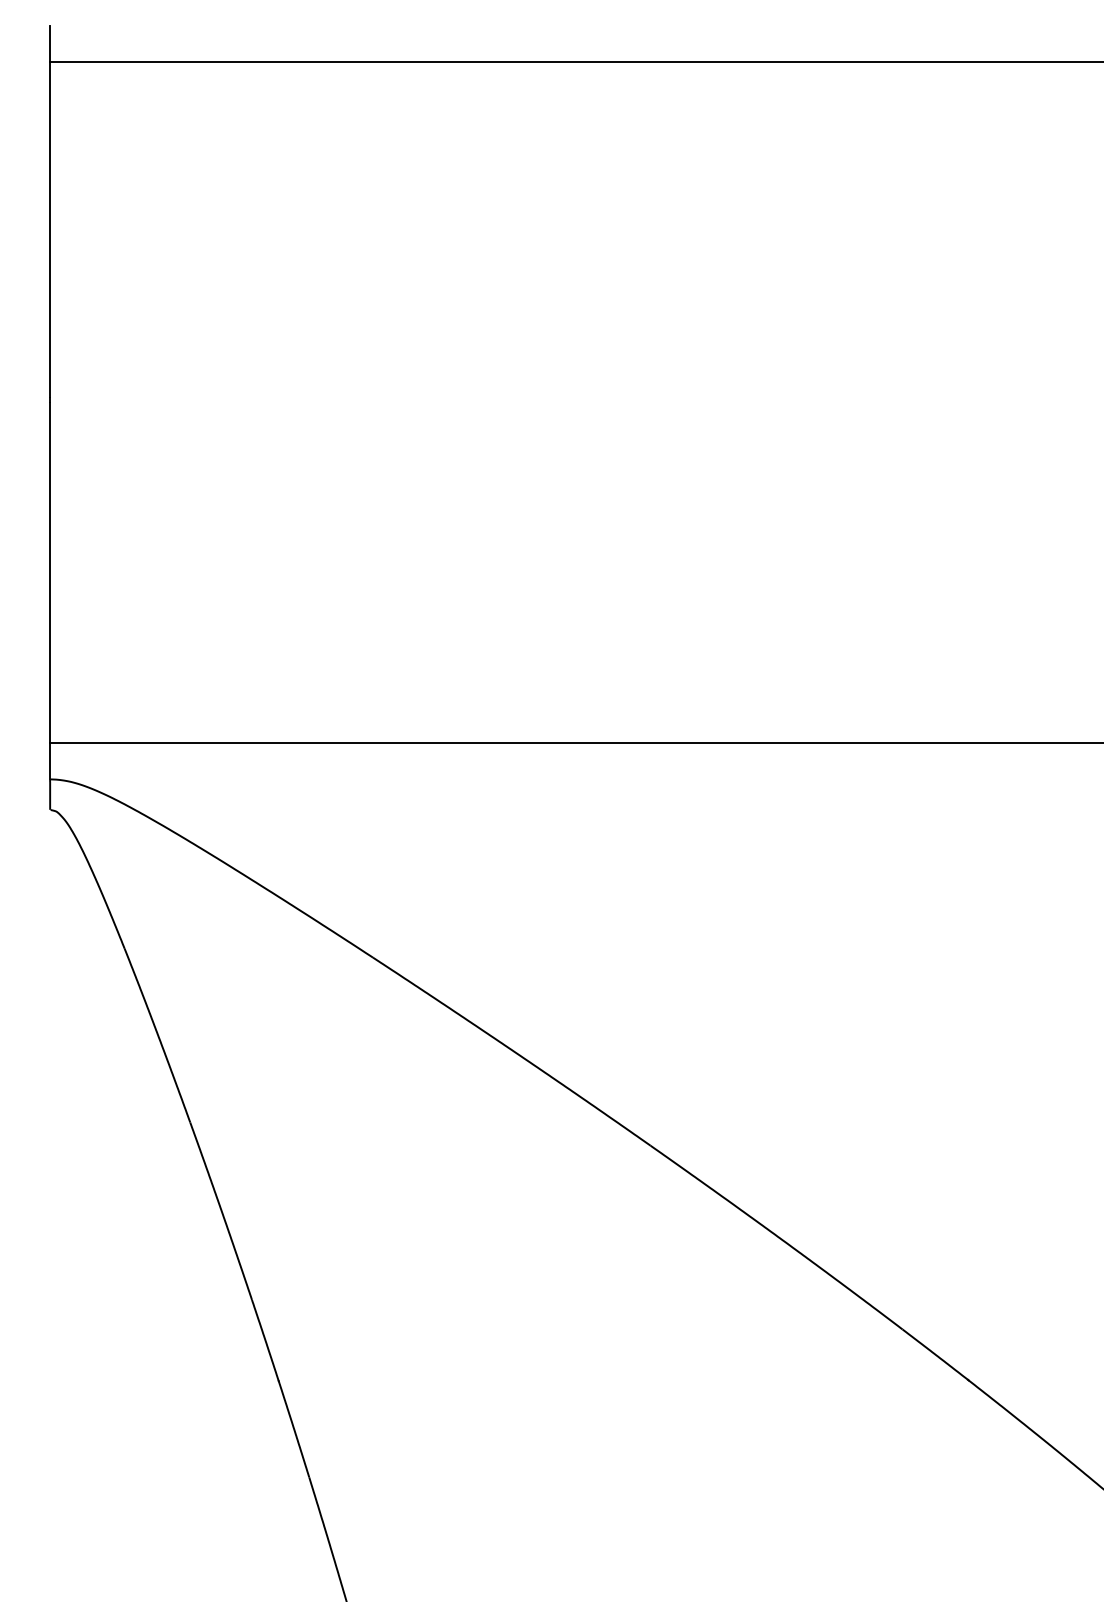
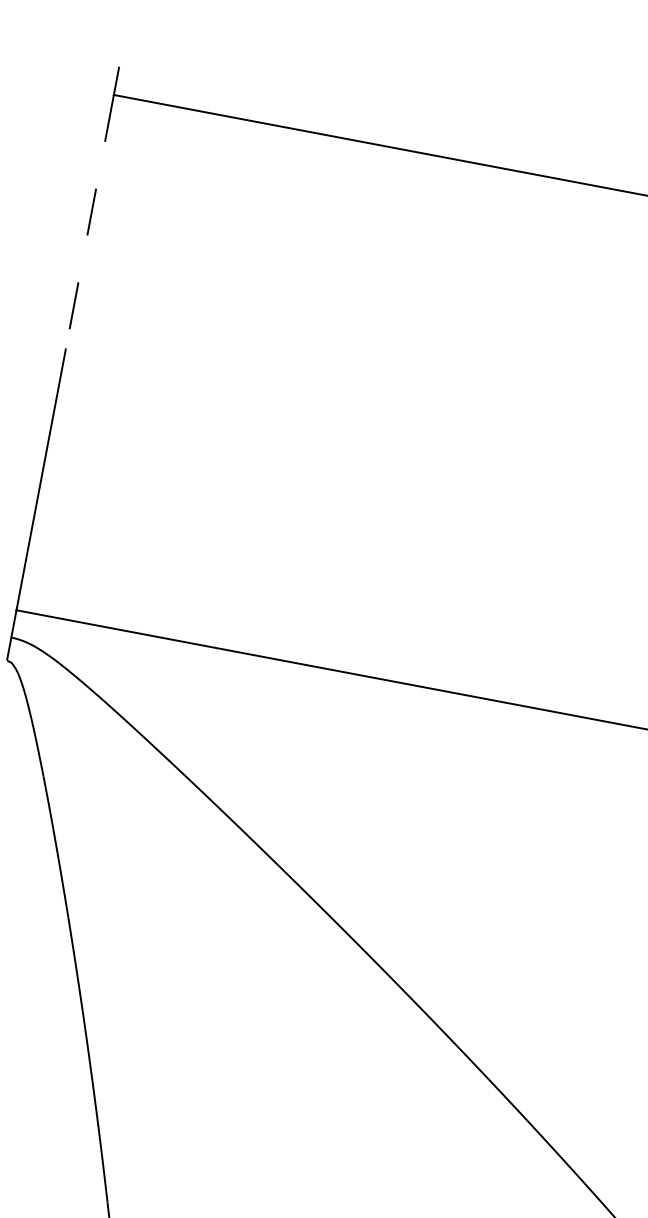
line: (50, 229) -> (90, 221), solid -> dashed

